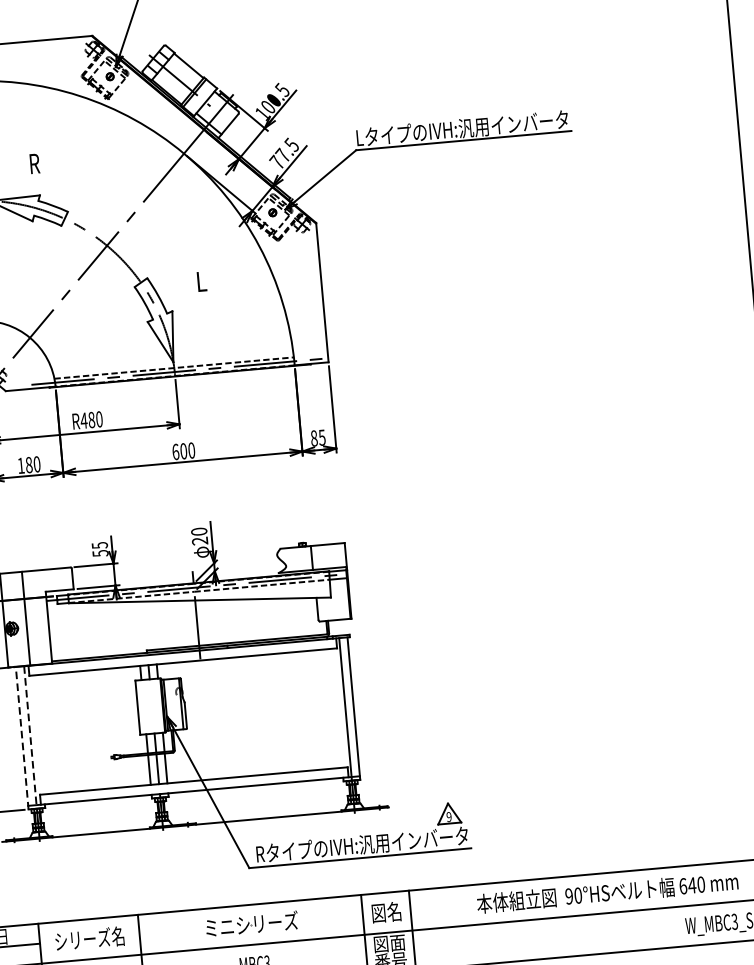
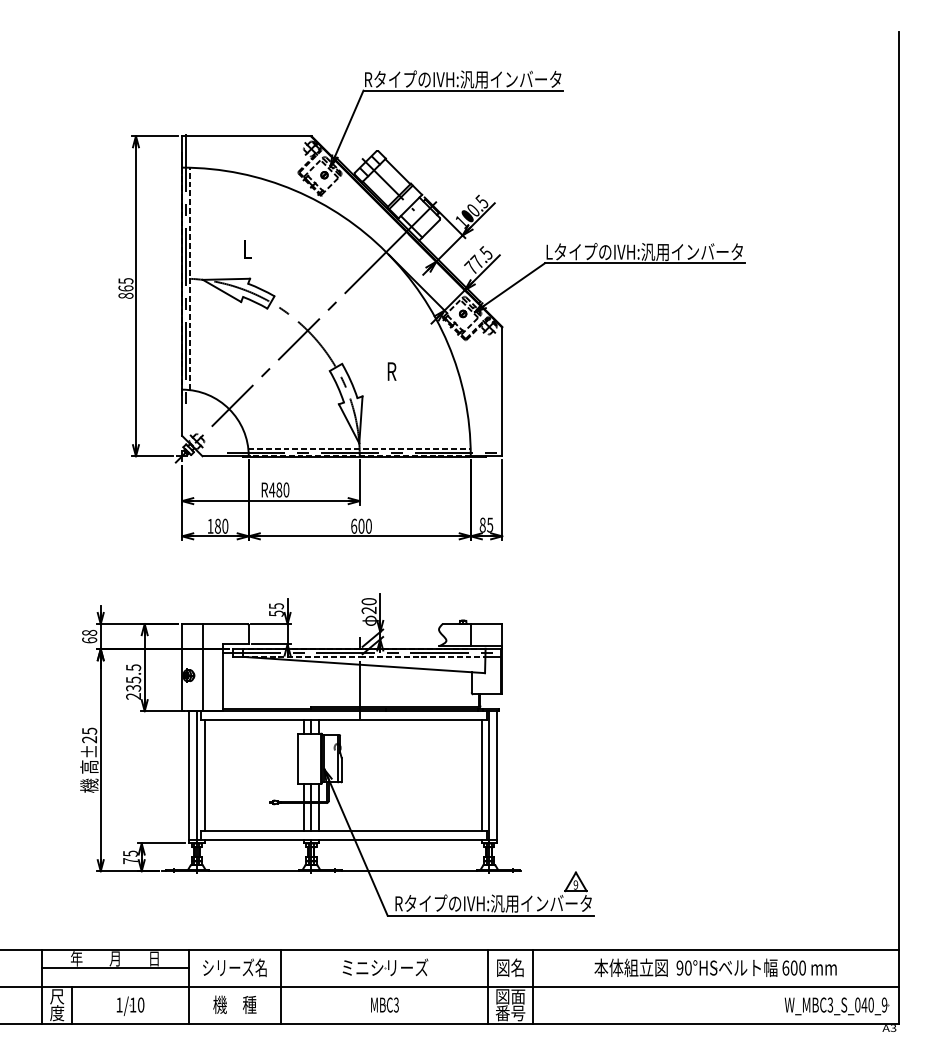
text: (34, 164) -> (247, 249), R -> L
text: (201, 281) -> (391, 371), L -> R
line: (336, 708) -> (481, 775), added
line: (38, 734) -> (204, 775), added
line: (22, 737) -> (189, 776), dashed -> solid
line: (30, 737) -> (196, 777), dashed -> solid
text: (691, 884) -> (793, 967), 640 -> 600

